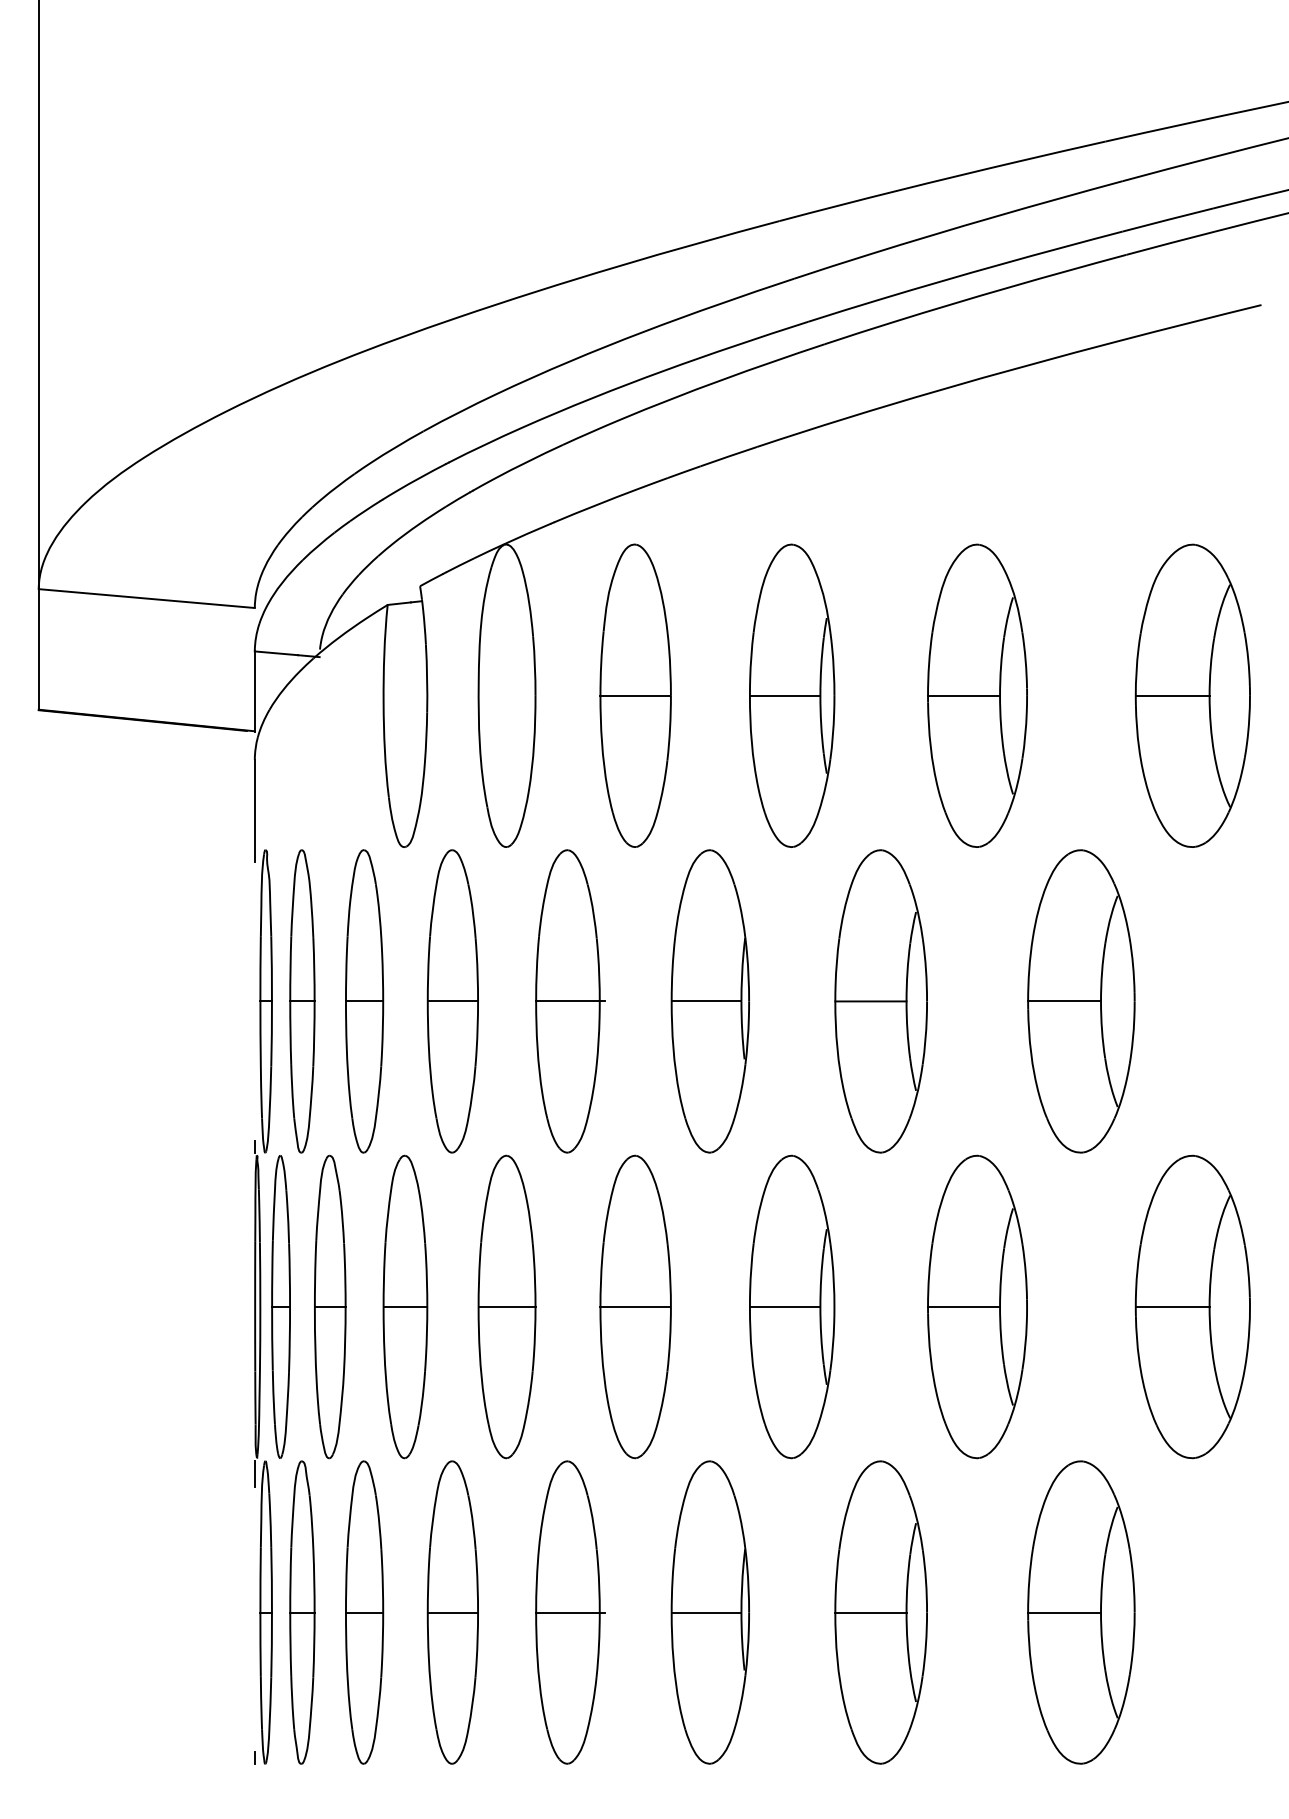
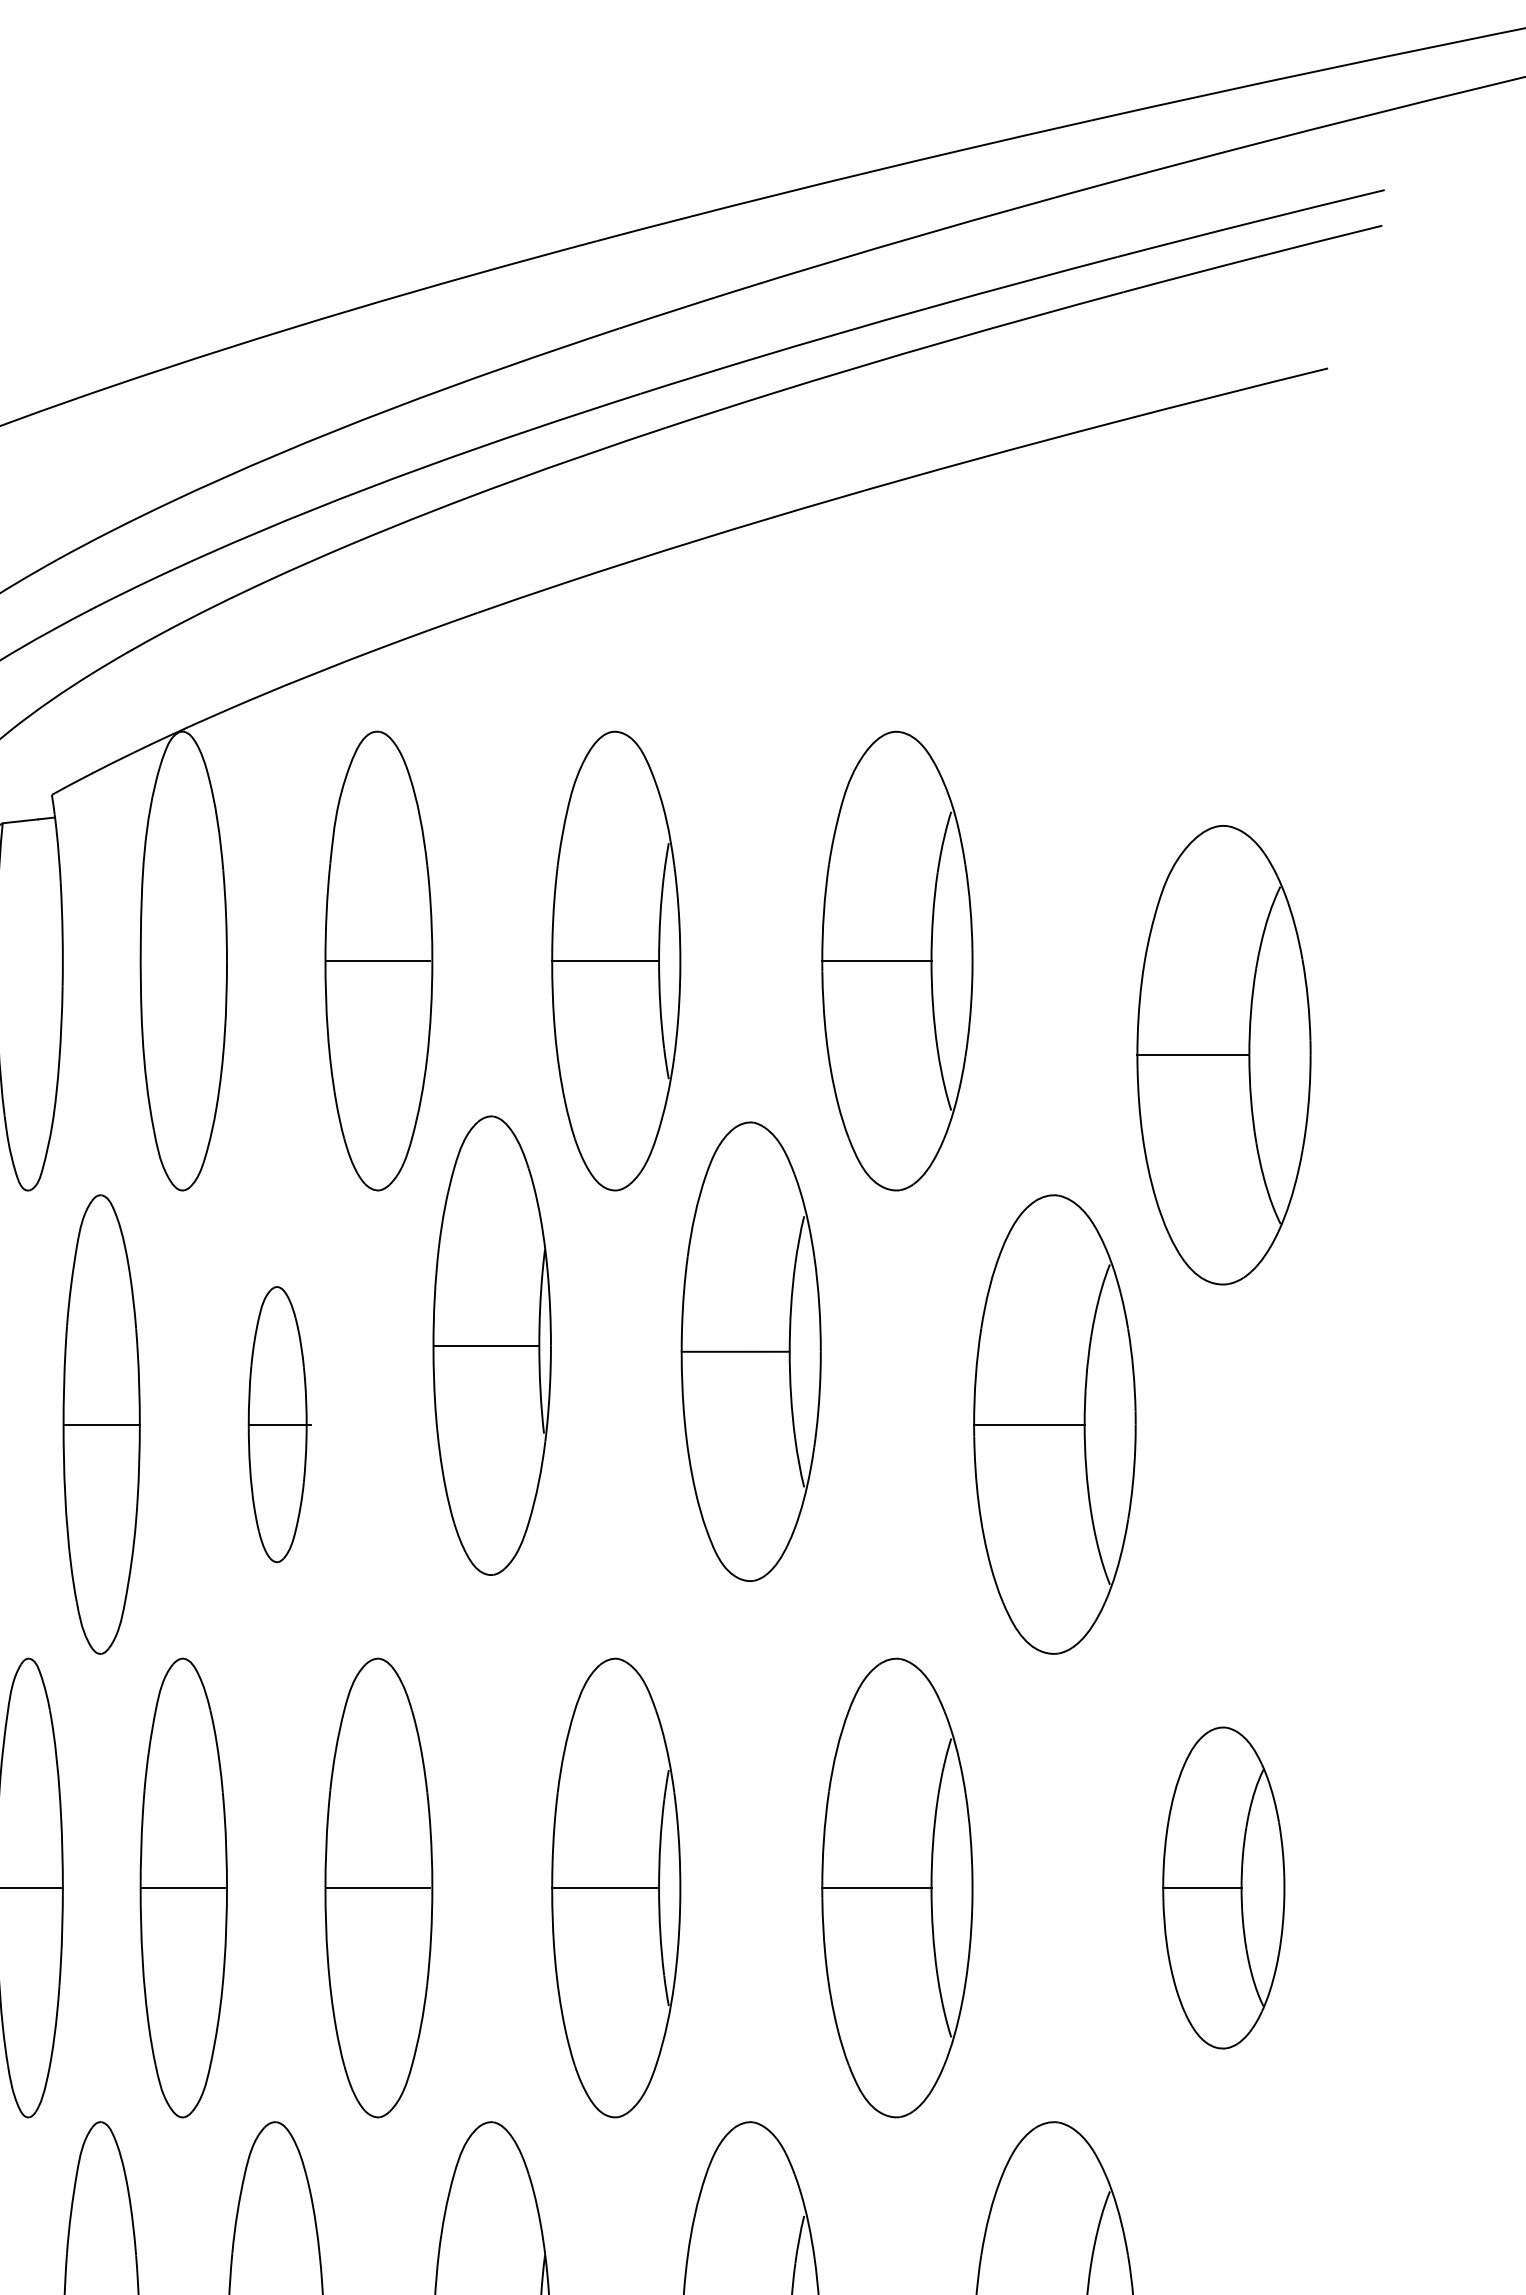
part: (1192, 695) -> (1223, 1054), moved
part: (570, 1001) -> (280, 1424), size x0.6
part: (709, 1001) -> (490, 1345), moved
part: (880, 1001) -> (750, 1351), moved
part: (1192, 1306) -> (1223, 1887), size x0.7

